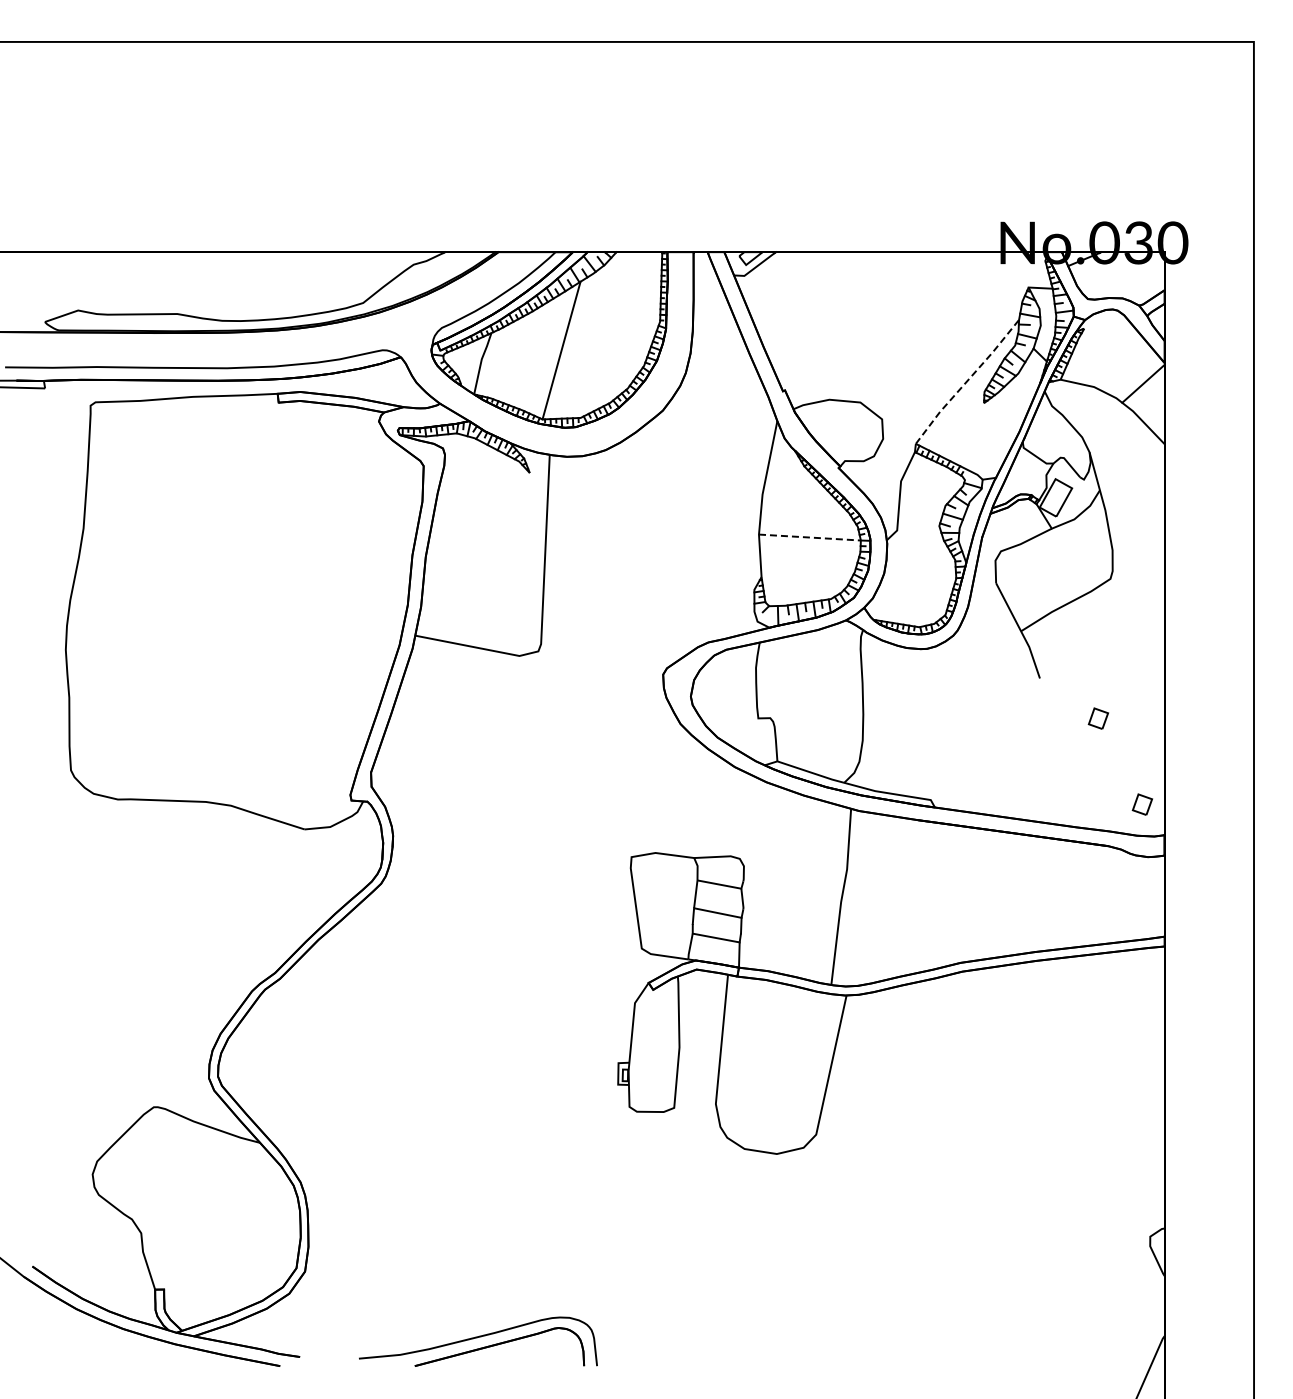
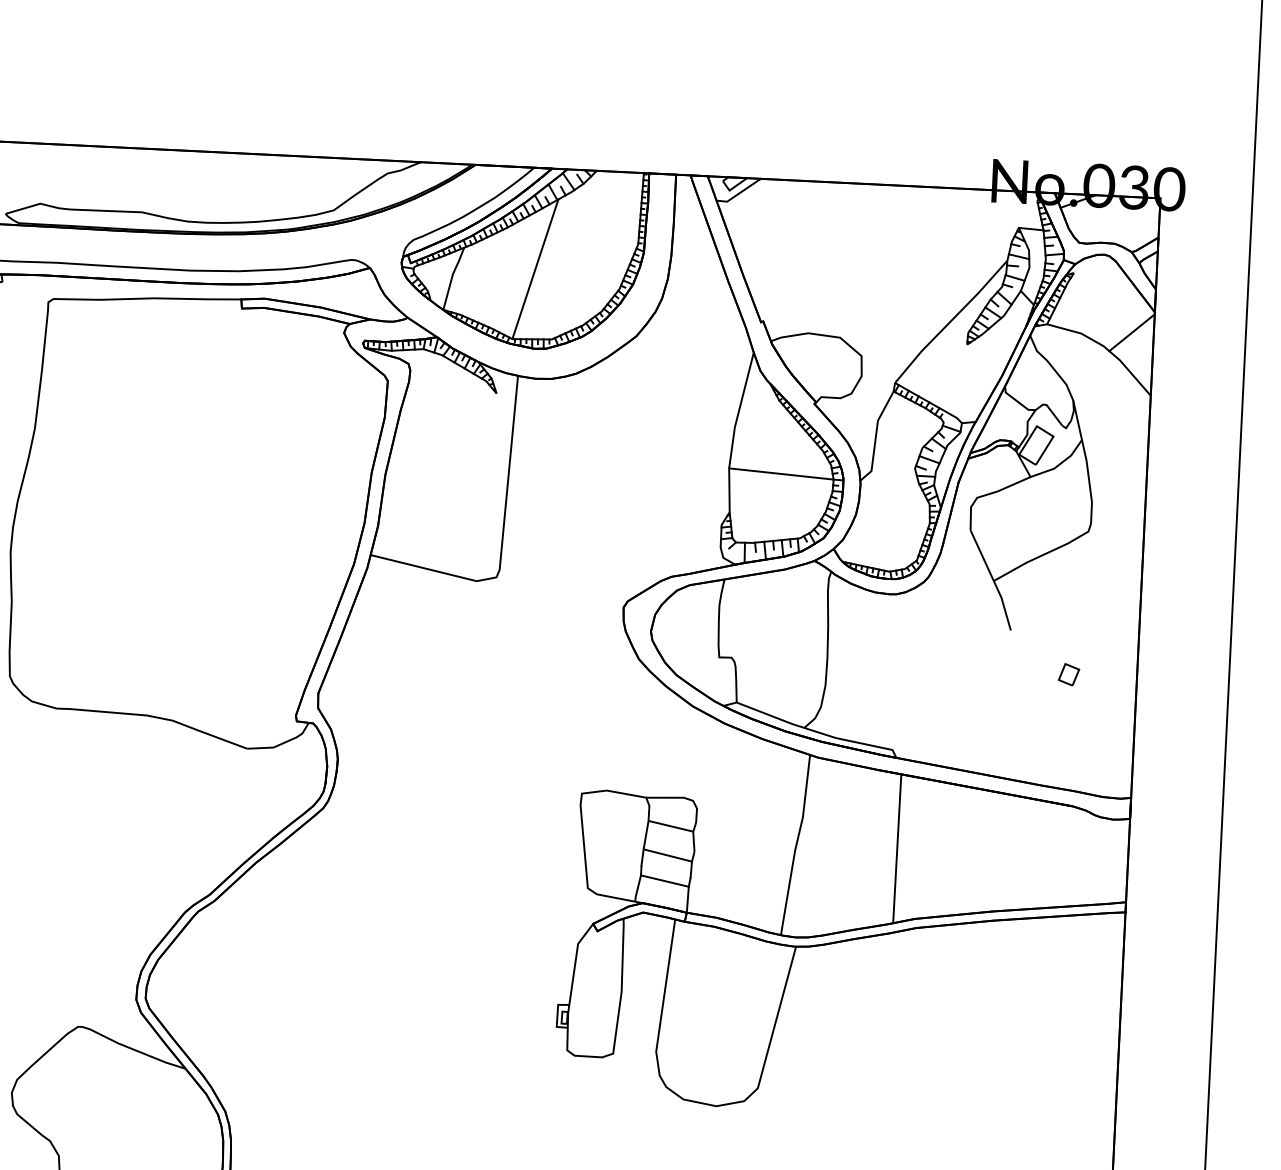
line: (966, 381) -> (950, 321), dashed -> solid
line: (810, 537) -> (781, 473), dashed -> solid
part: (1142, 804) -> (1109, 765), removed
line: (939, 895) -> (896, 848), added

